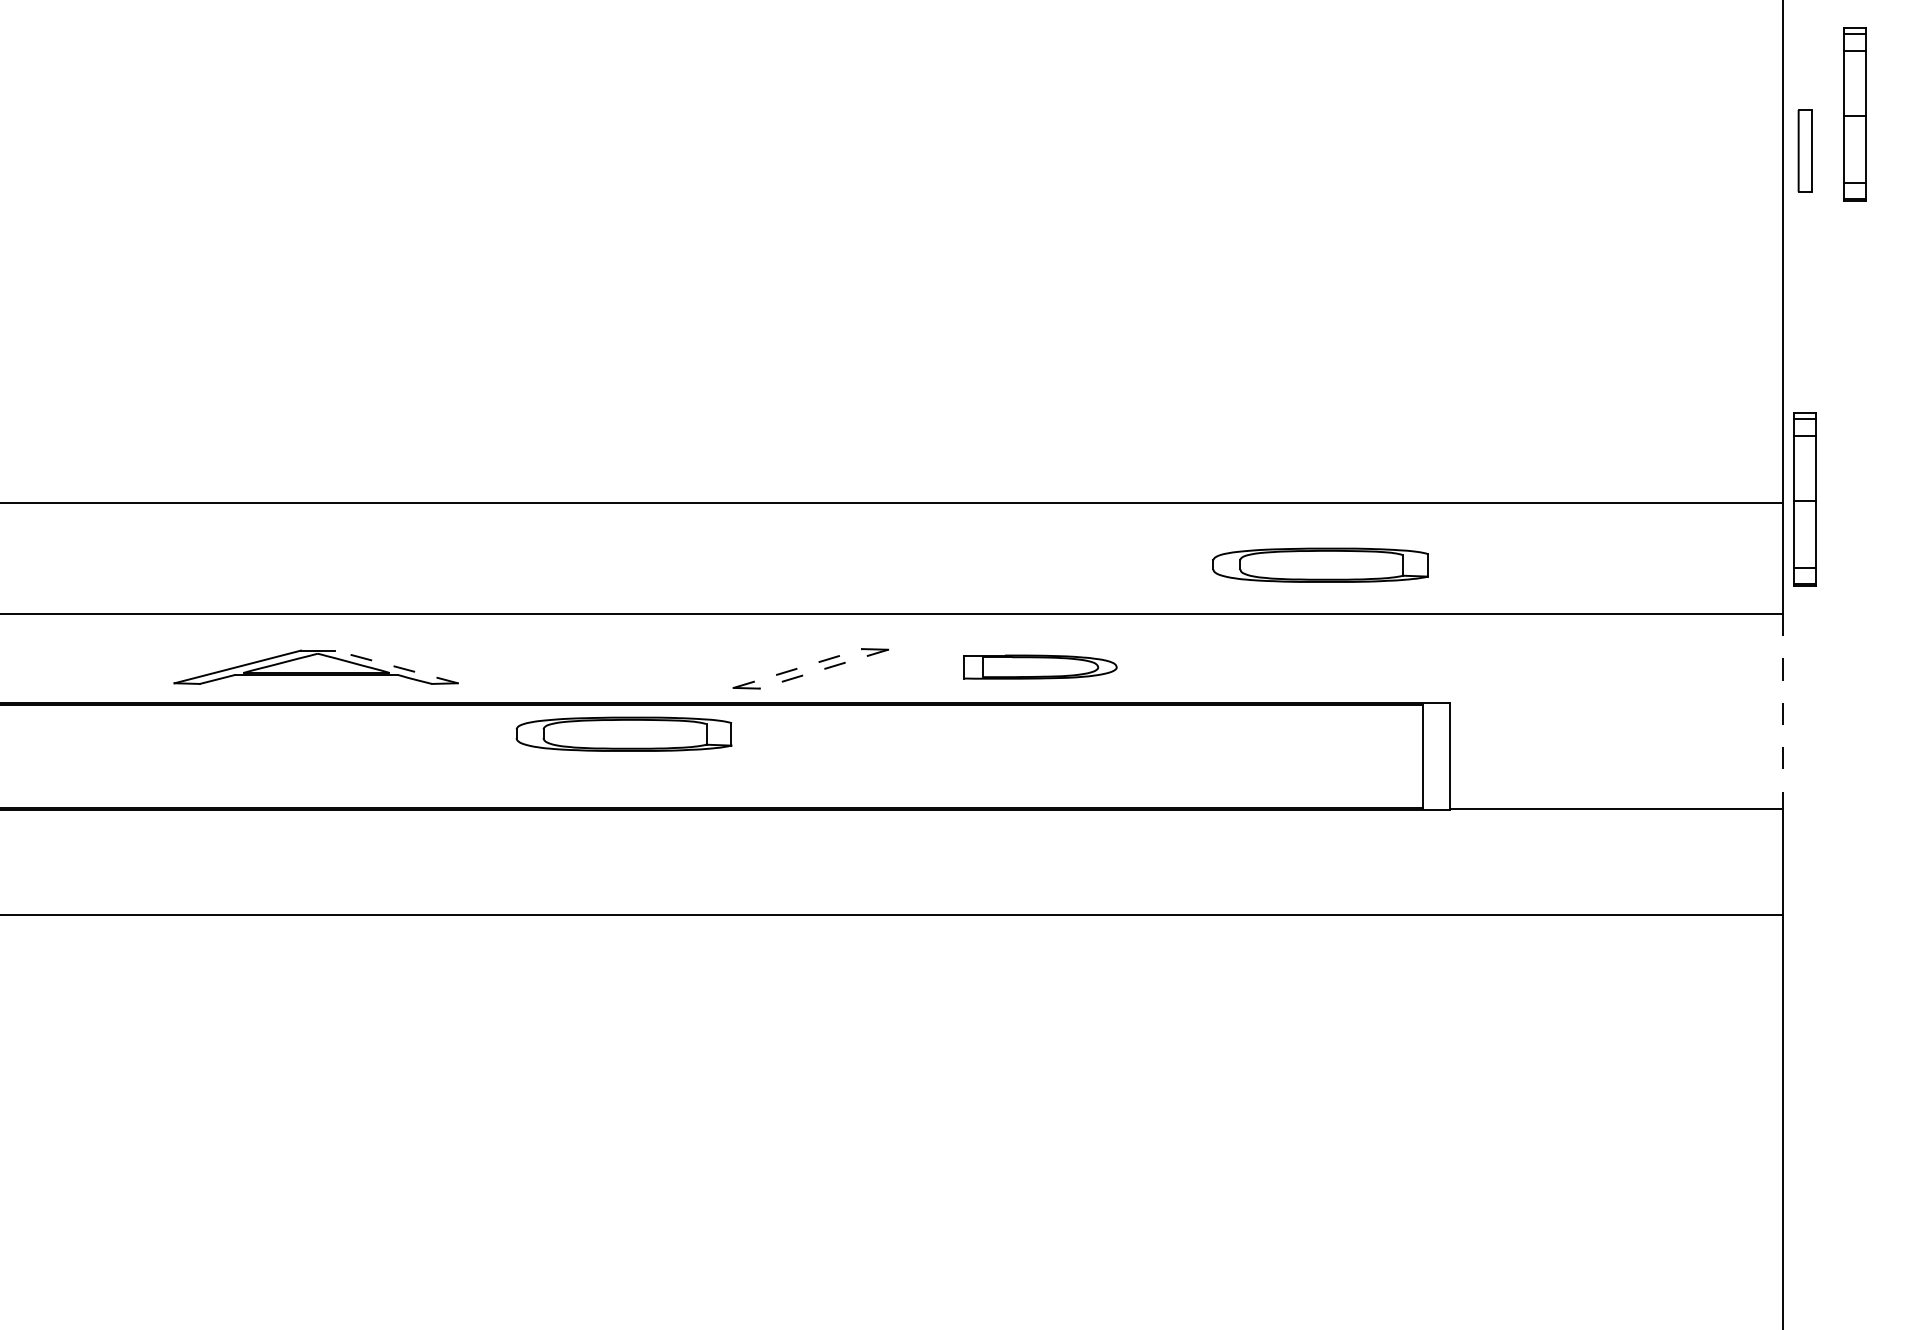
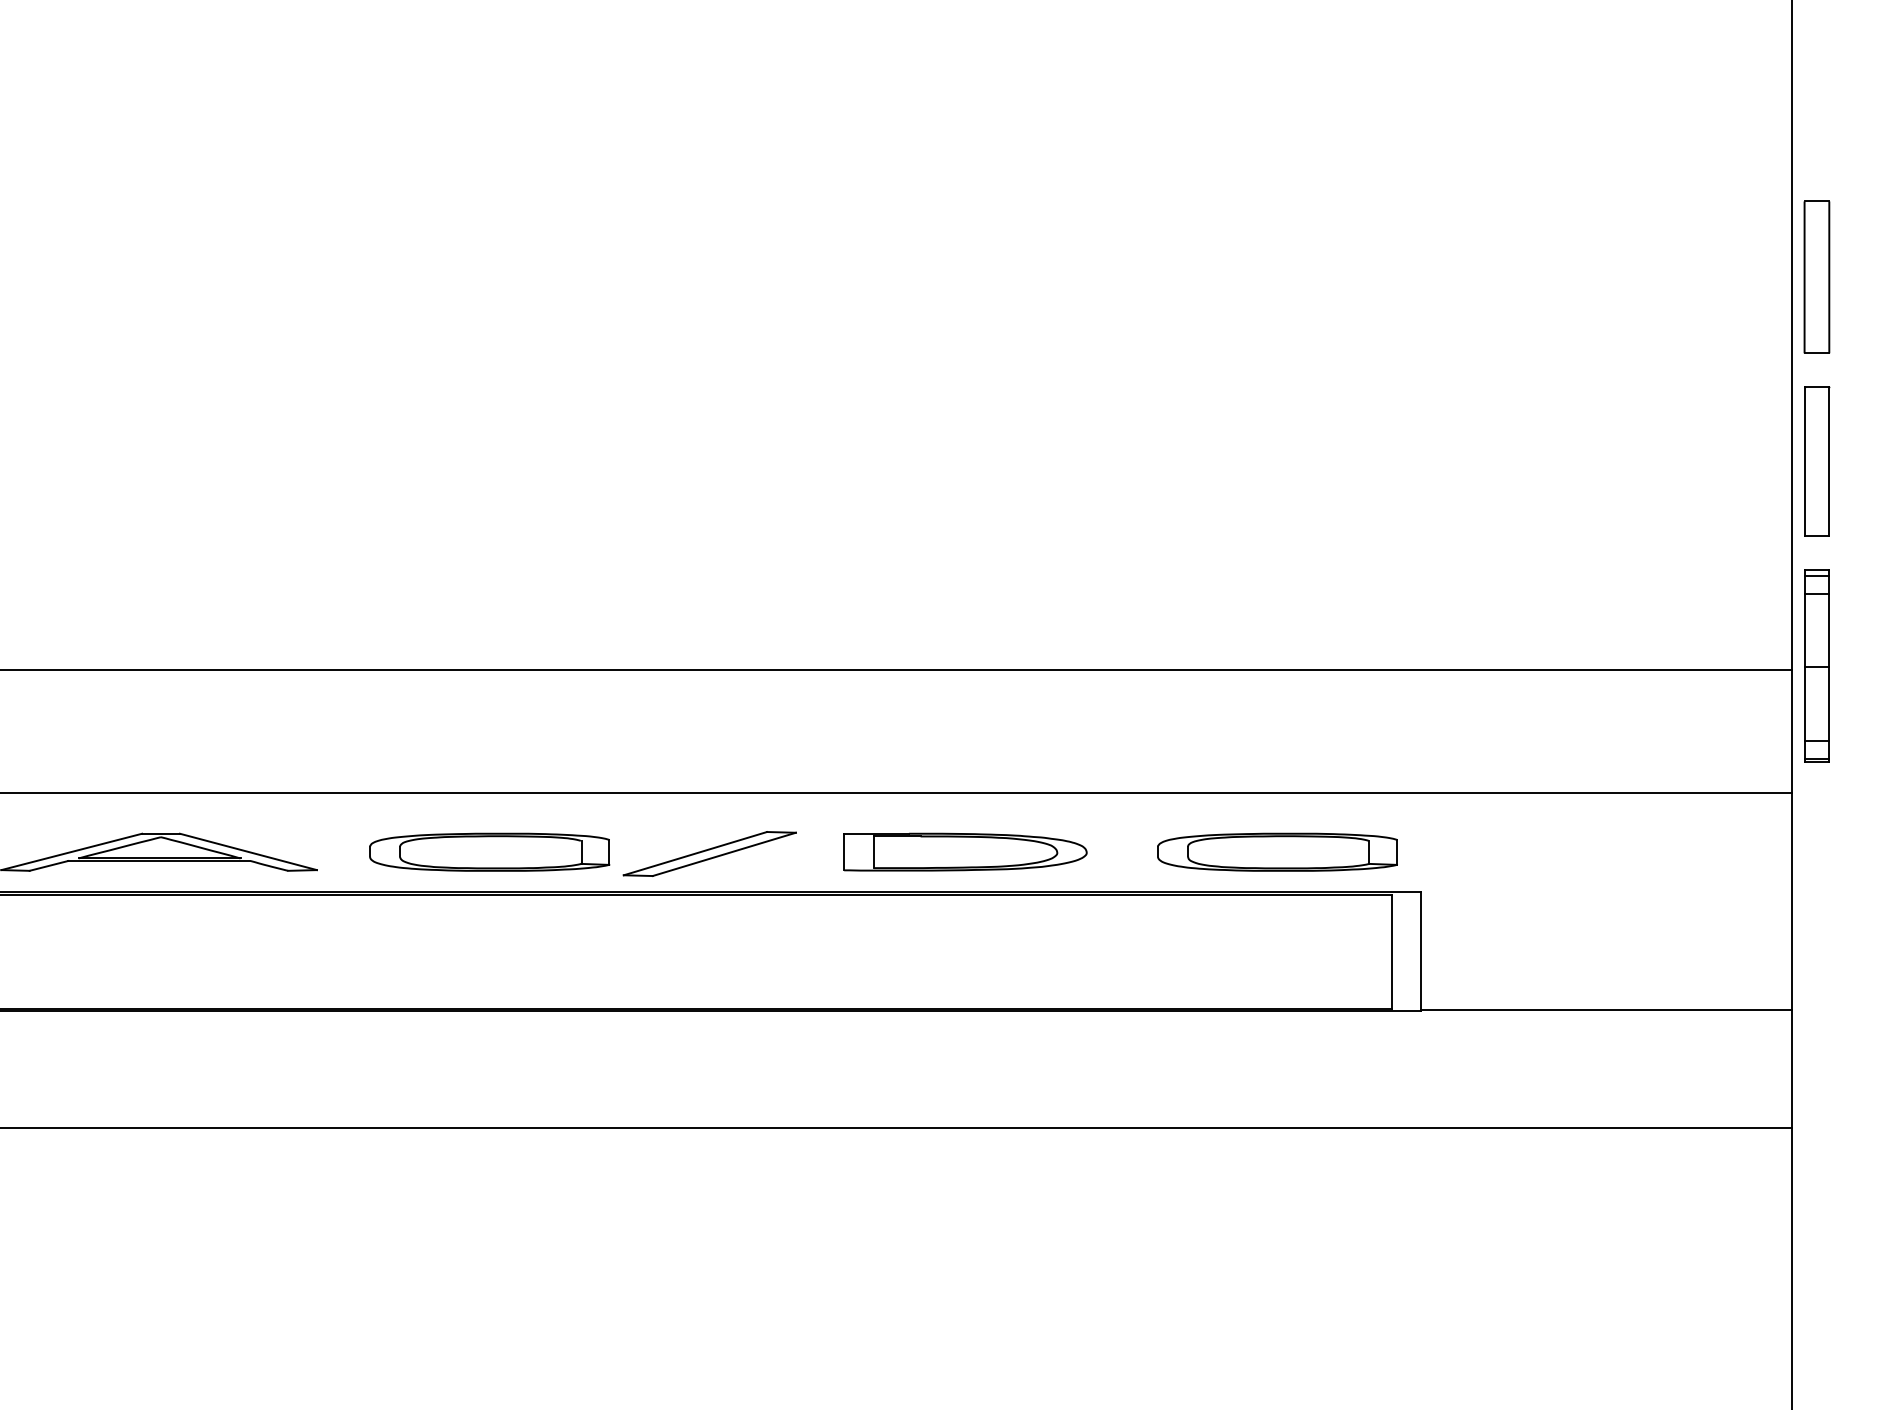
part: (1854, 114) -> (1871, 236), removed
part: (1805, 150) -> (1817, 276), size x1.67
part: (1805, 316) -> (1817, 461), added
part: (1320, 564) -> (1277, 851), moved
line: (396, 666) -> (248, 851), dashed -> solid
part: (1040, 666) -> (965, 851), size x1.43
line: (798, 668) -> (696, 853), dashed -> solid
line: (823, 669) -> (723, 854), dashed -> solid
line: (1782, 711) -> (1791, 901), dashed -> solid
part: (623, 733) -> (488, 851), moved

